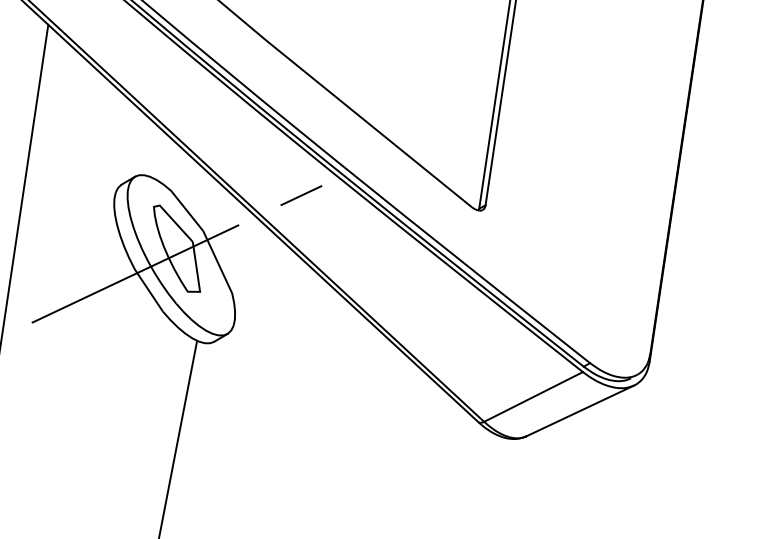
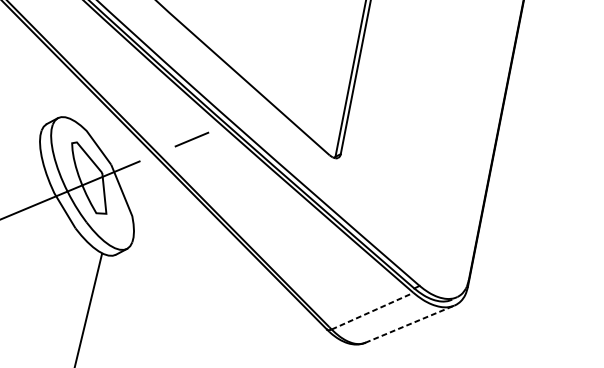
line: (534, 396) -> (373, 310), solid -> dashed
line: (580, 410) -> (410, 323), solid -> dashed

